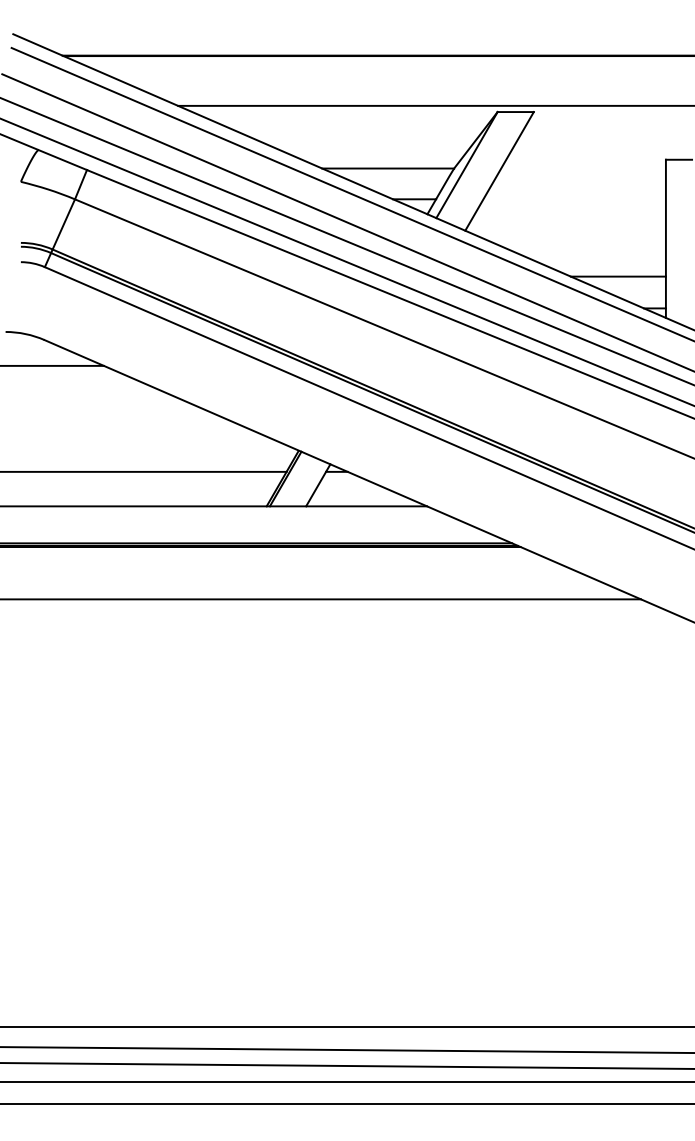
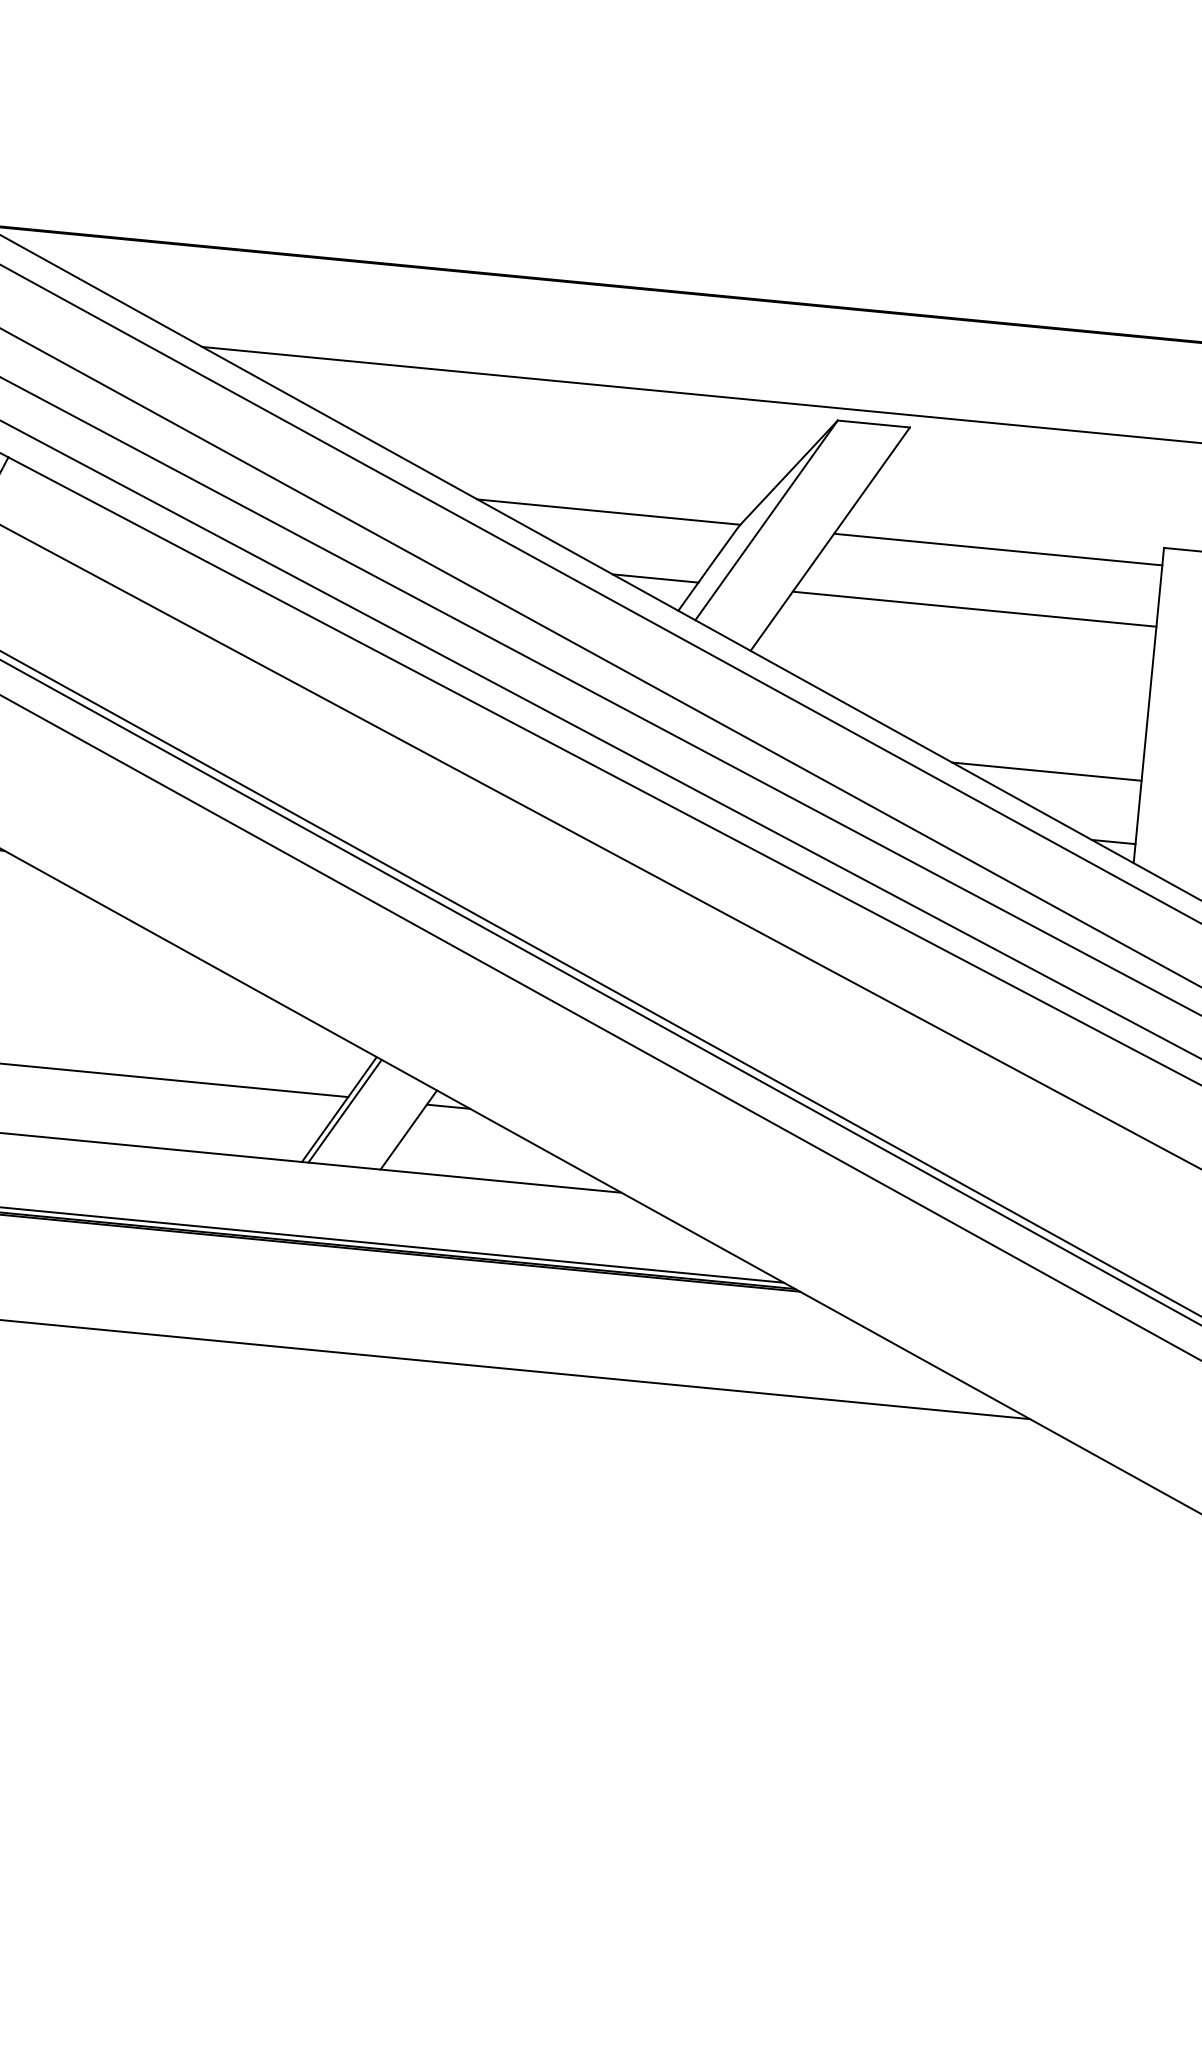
line: (583, 168) -> (998, 549), added
line: (574, 199) -> (974, 609), added

